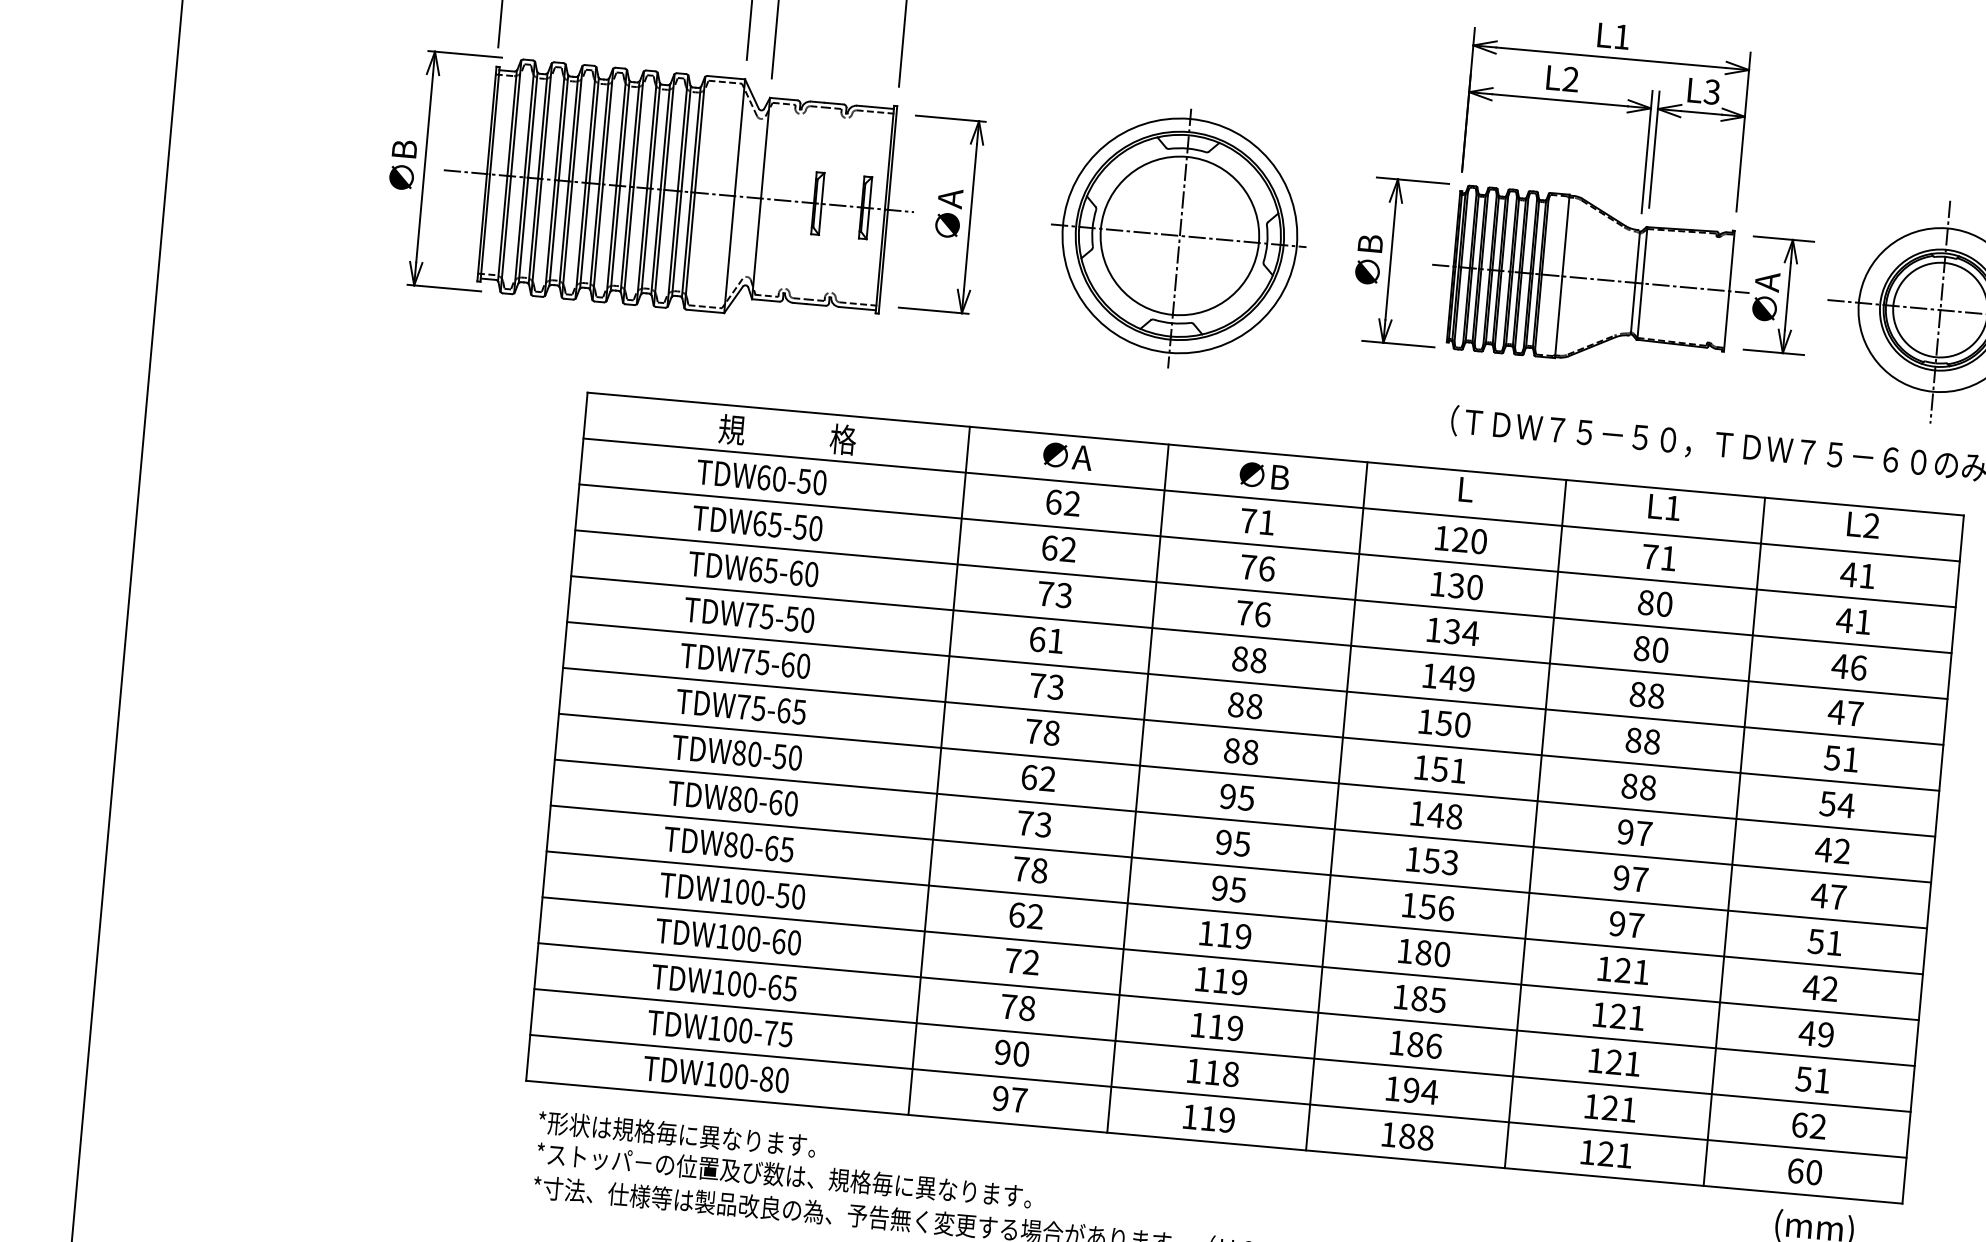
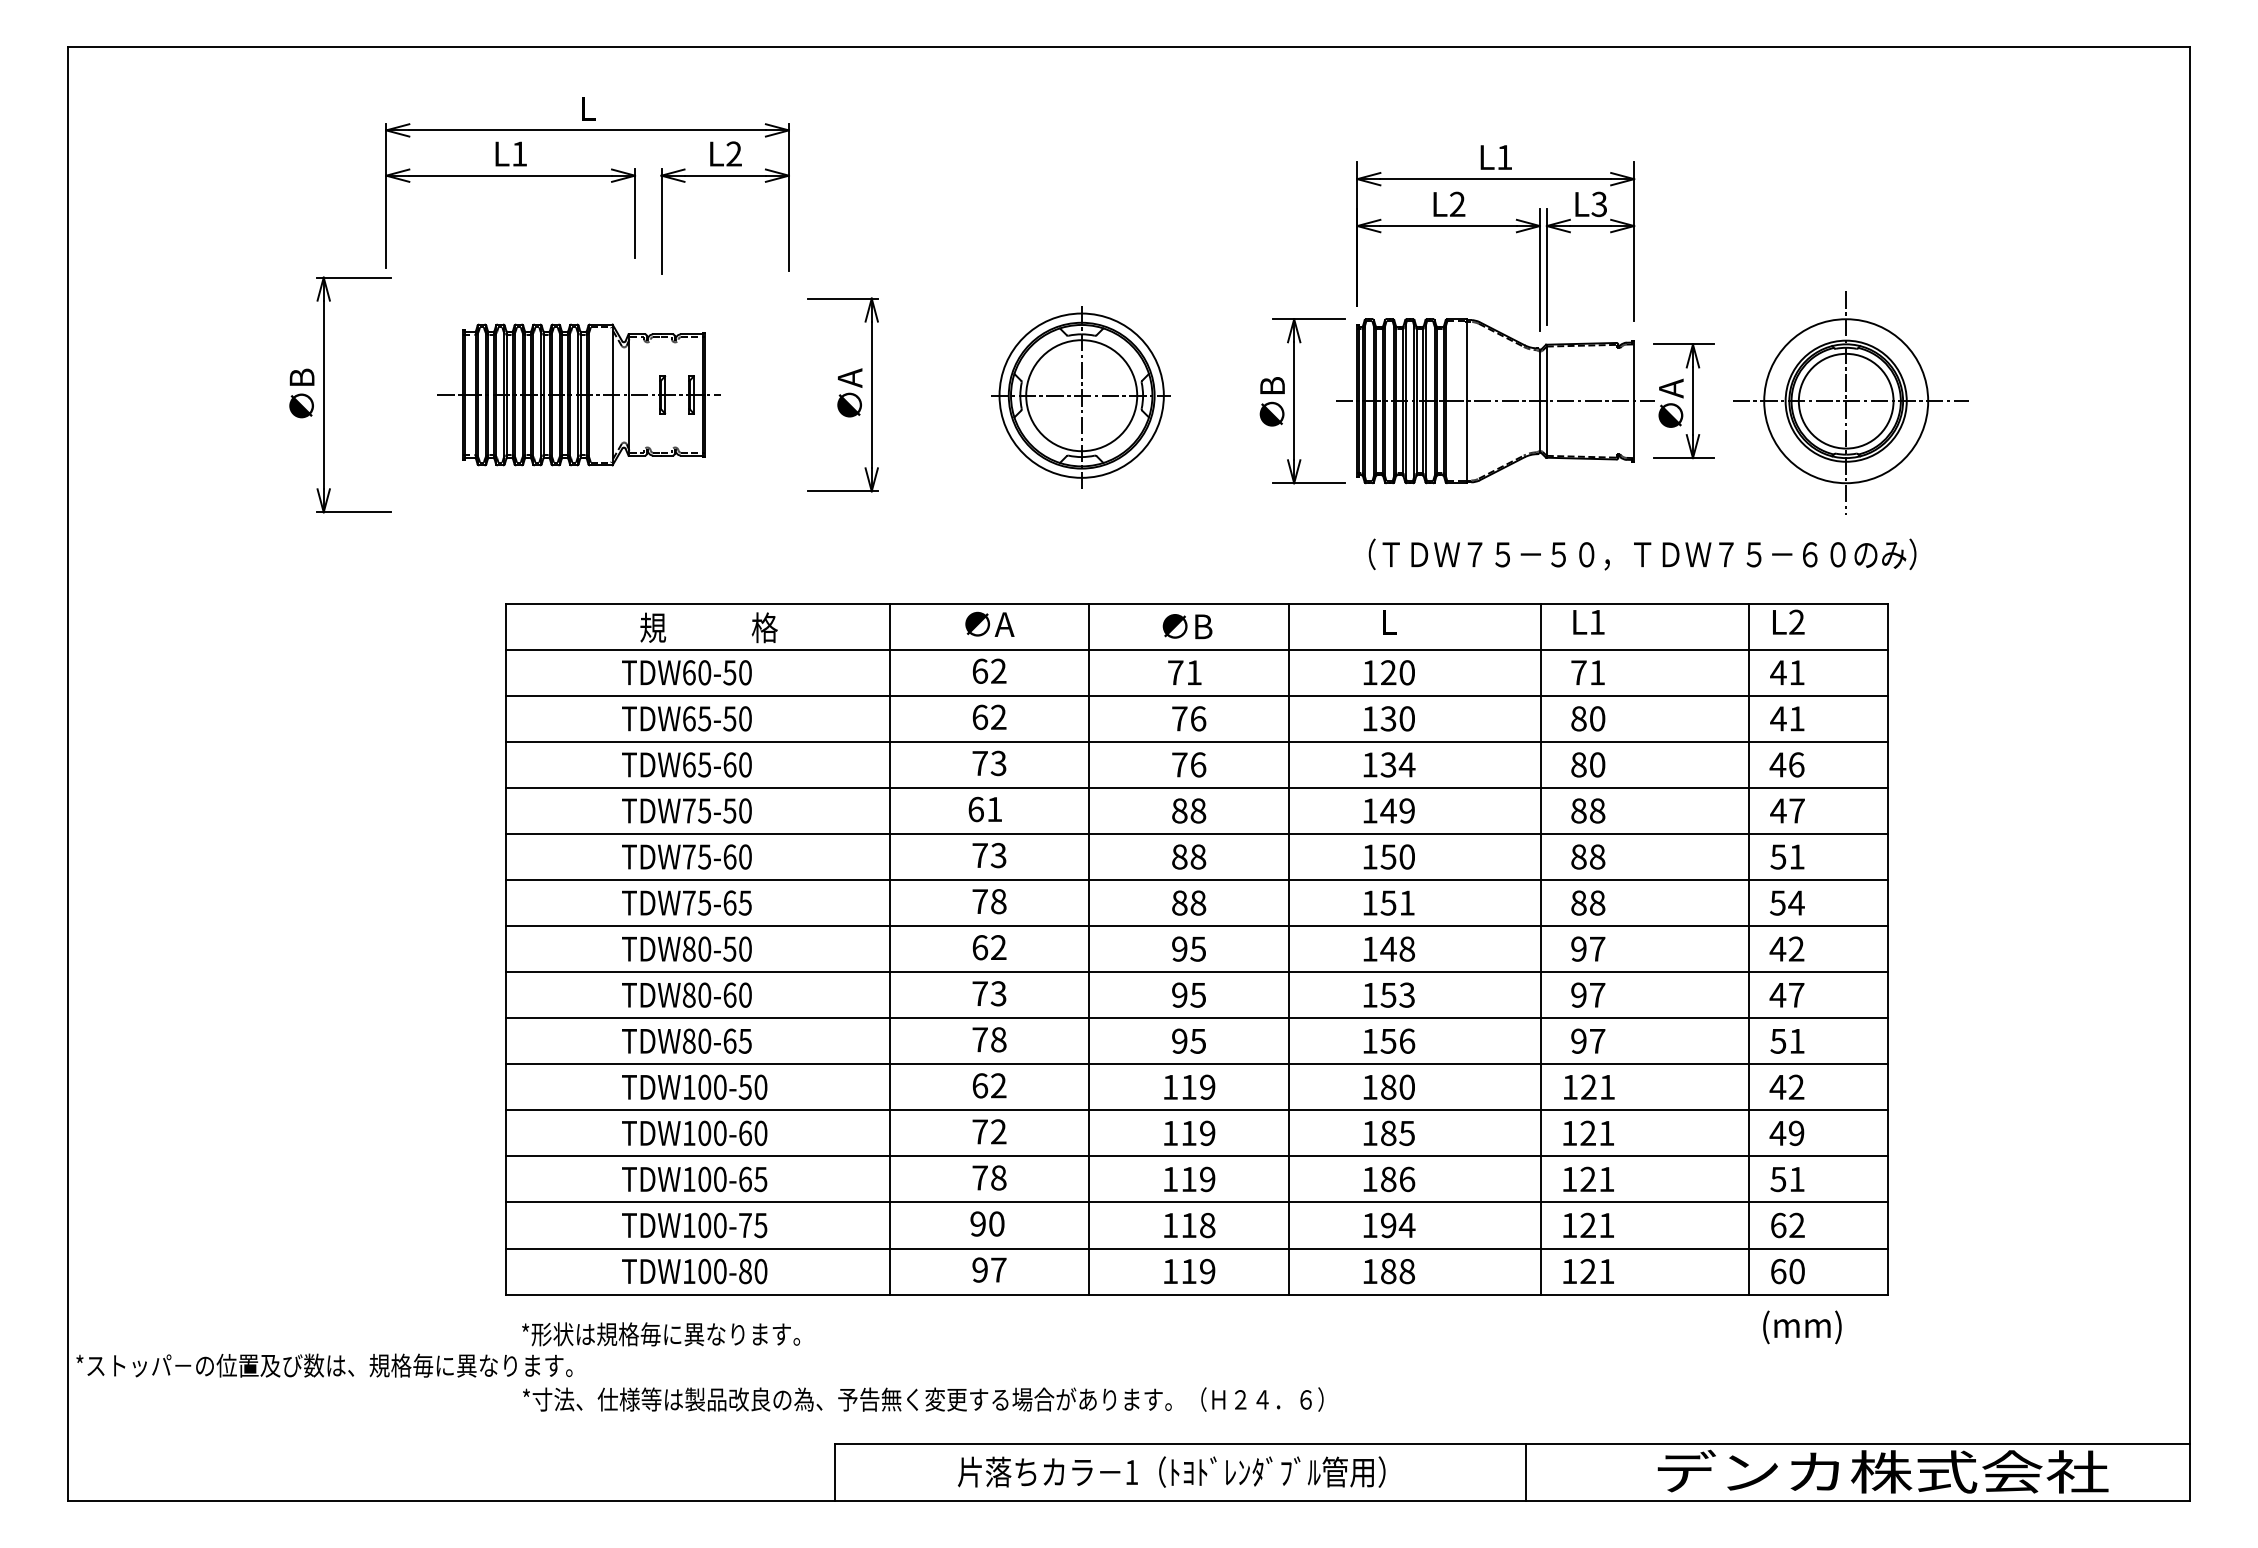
part: (678, 190) -> (578, 394), size x0.6
part: (1178, 238) -> (1080, 397), size x0.7
line: (1535, 823) -> (1540, 948), moved
line: (1734, 841) -> (1749, 948), moved
text: (784, 1175) -> (324, 1365), moved

